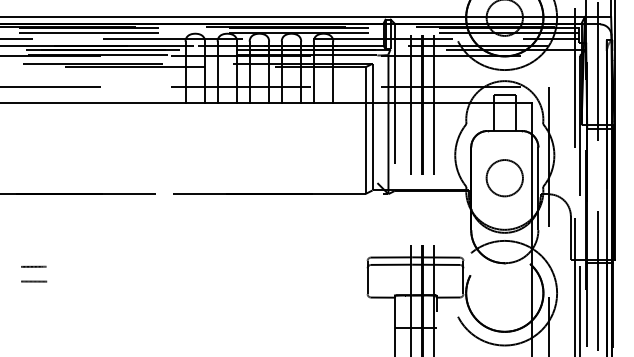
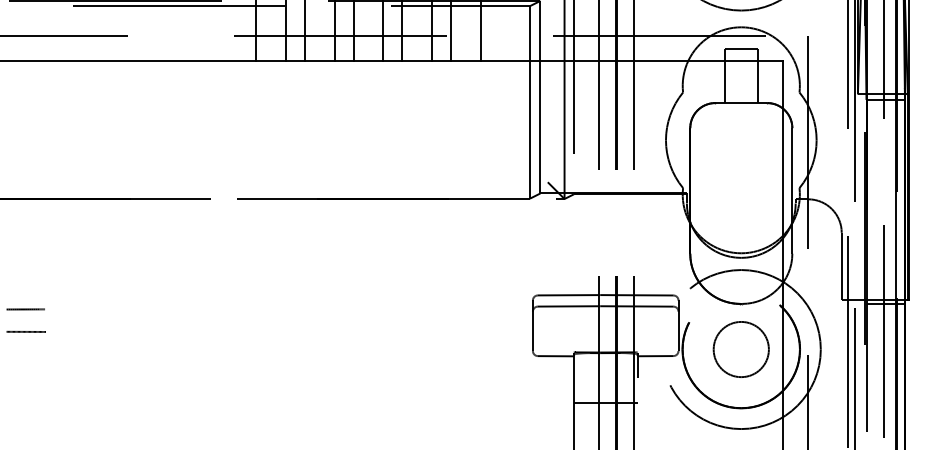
circle: (504, 178) -> (740, 349), moved

